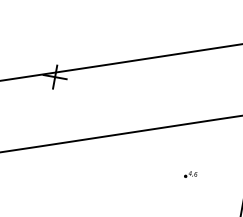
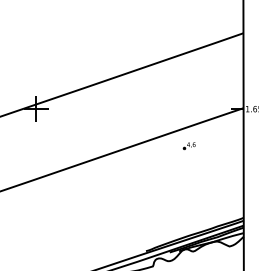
part: (189, 175) -> (188, 146), moved

